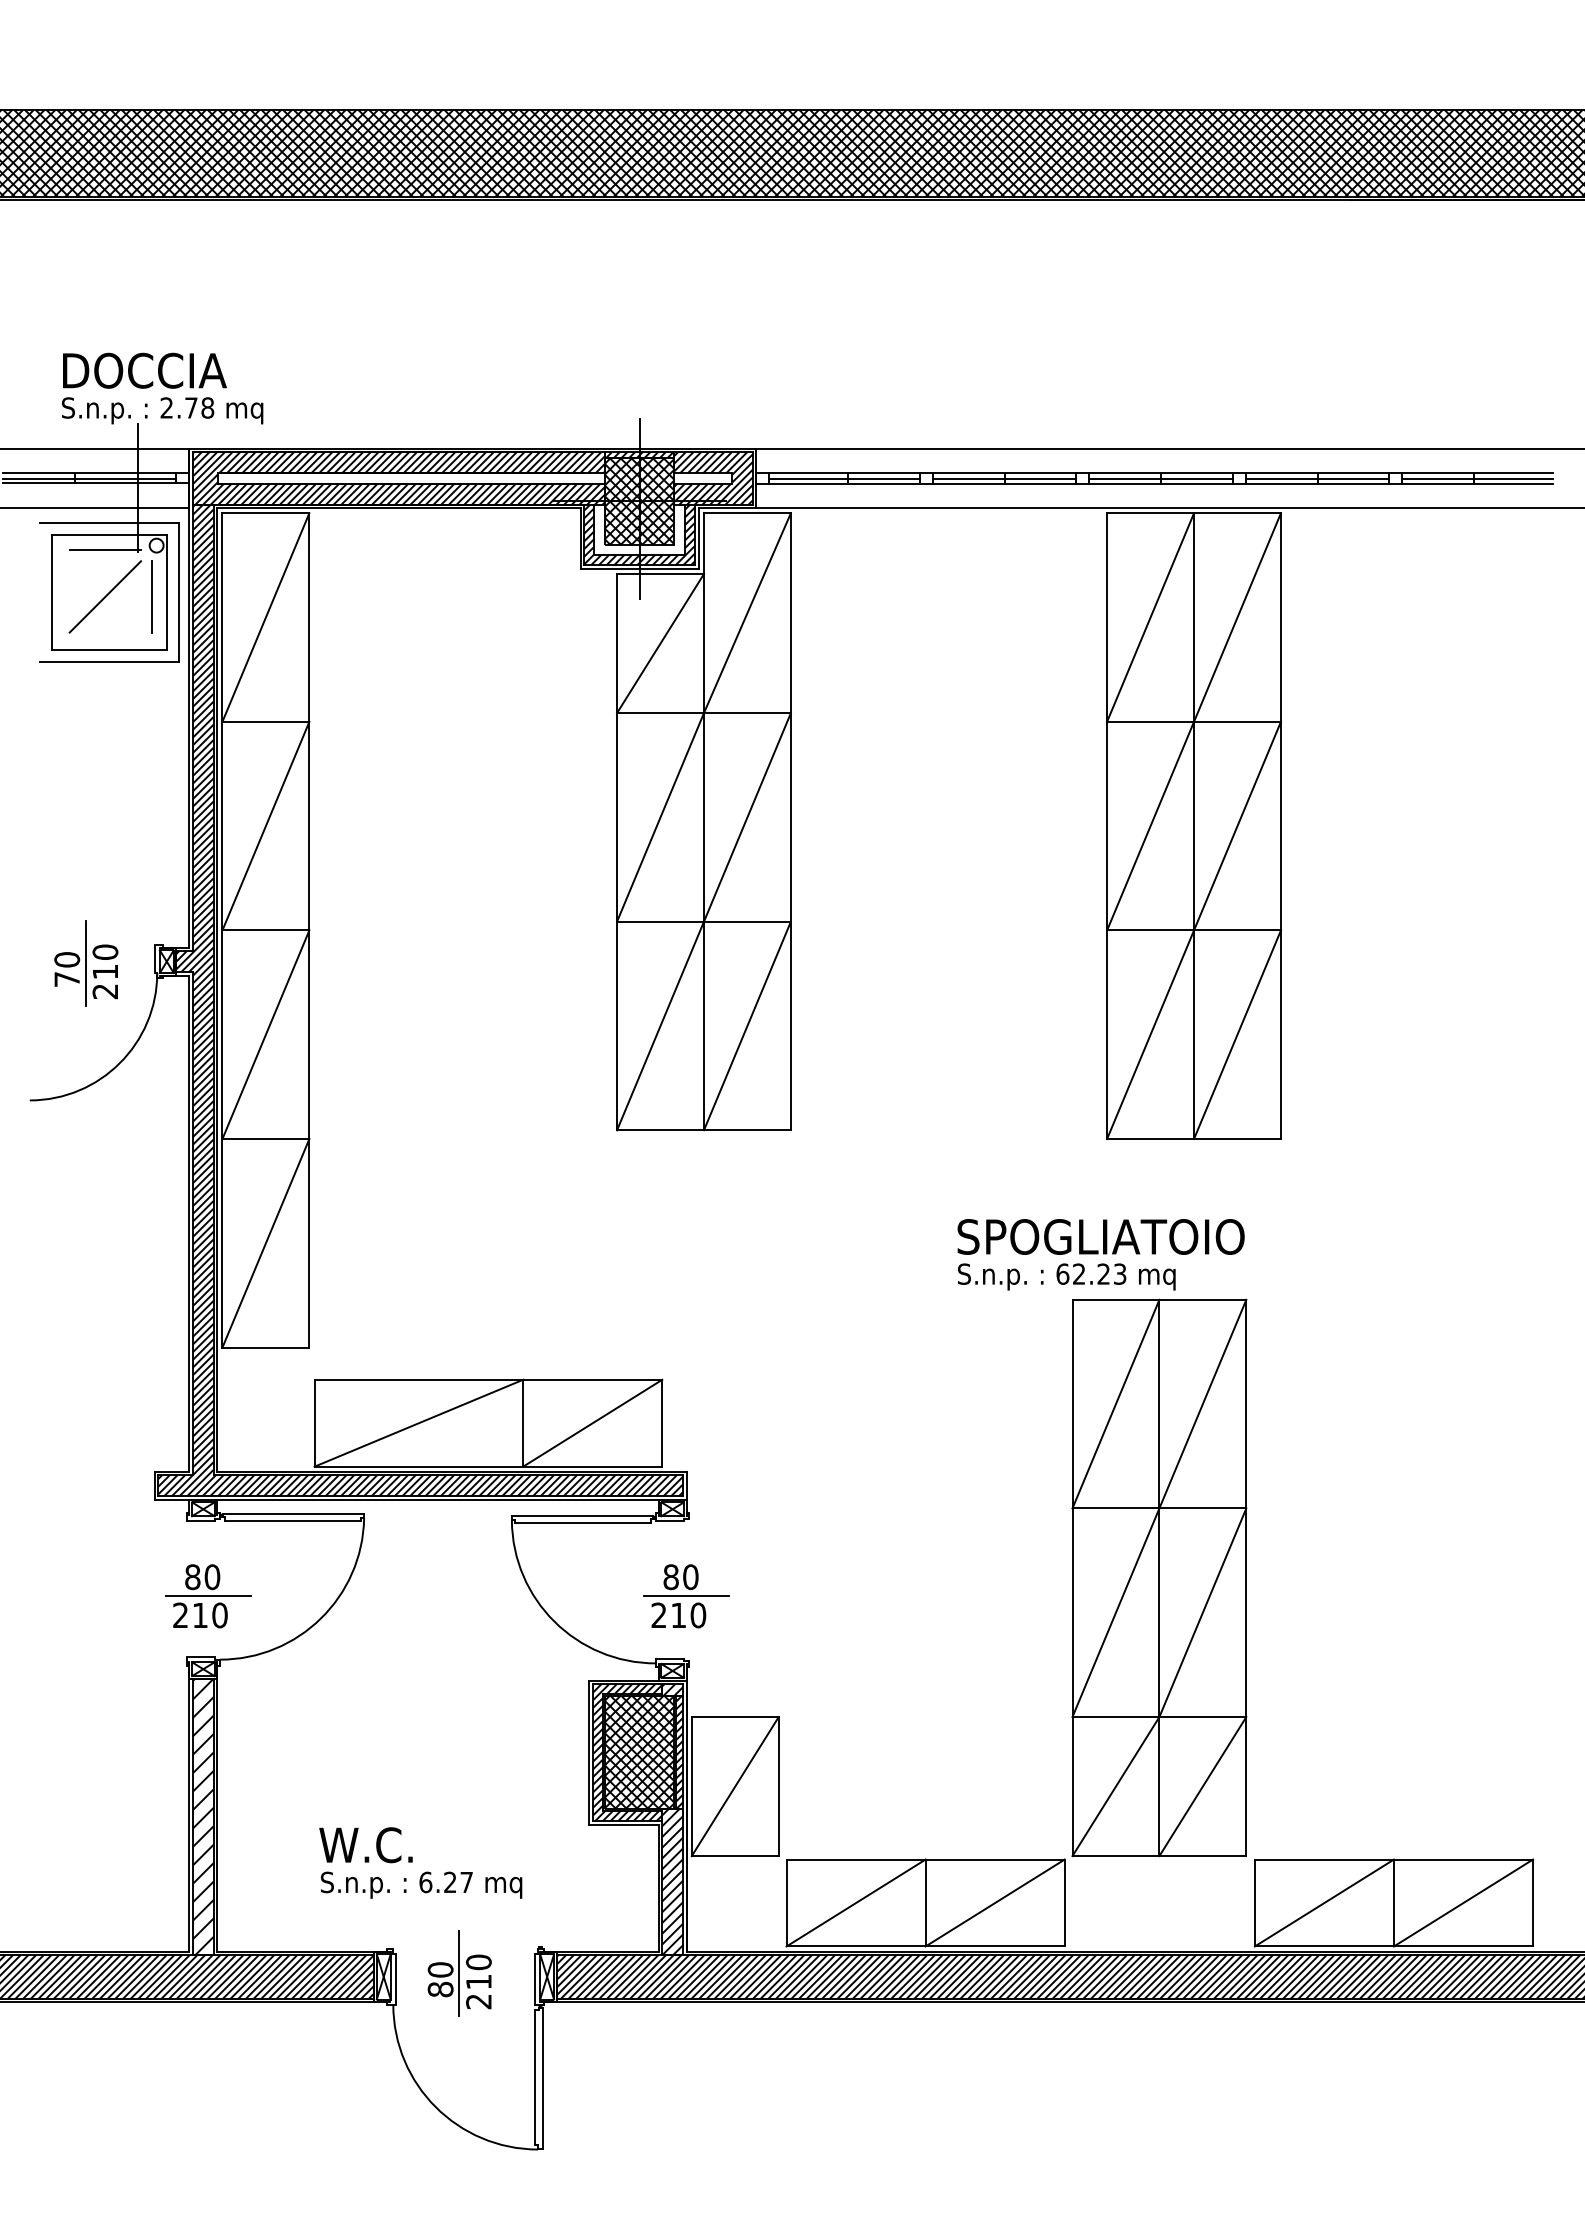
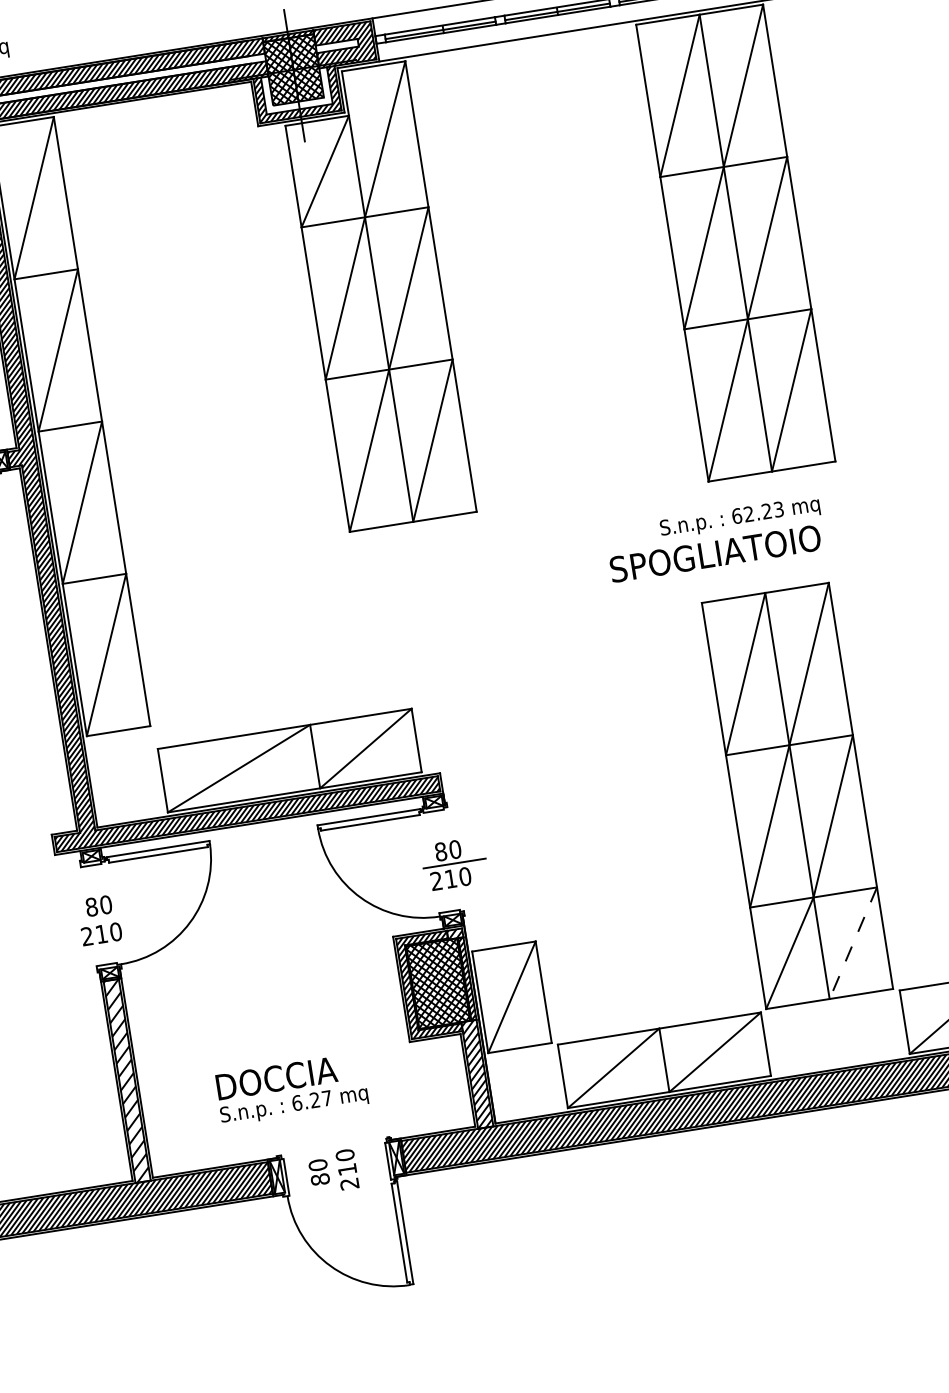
text: (1066, 1276) -> (739, 517), moved
line: (208, 1595) -> (105, 918), removed
line: (1202, 1786) -> (853, 943), solid -> dashed
text: (402, 1845) -> (275, 1078), W.C. -> DOCCIA
line: (459, 1973) -> (332, 1165), removed

